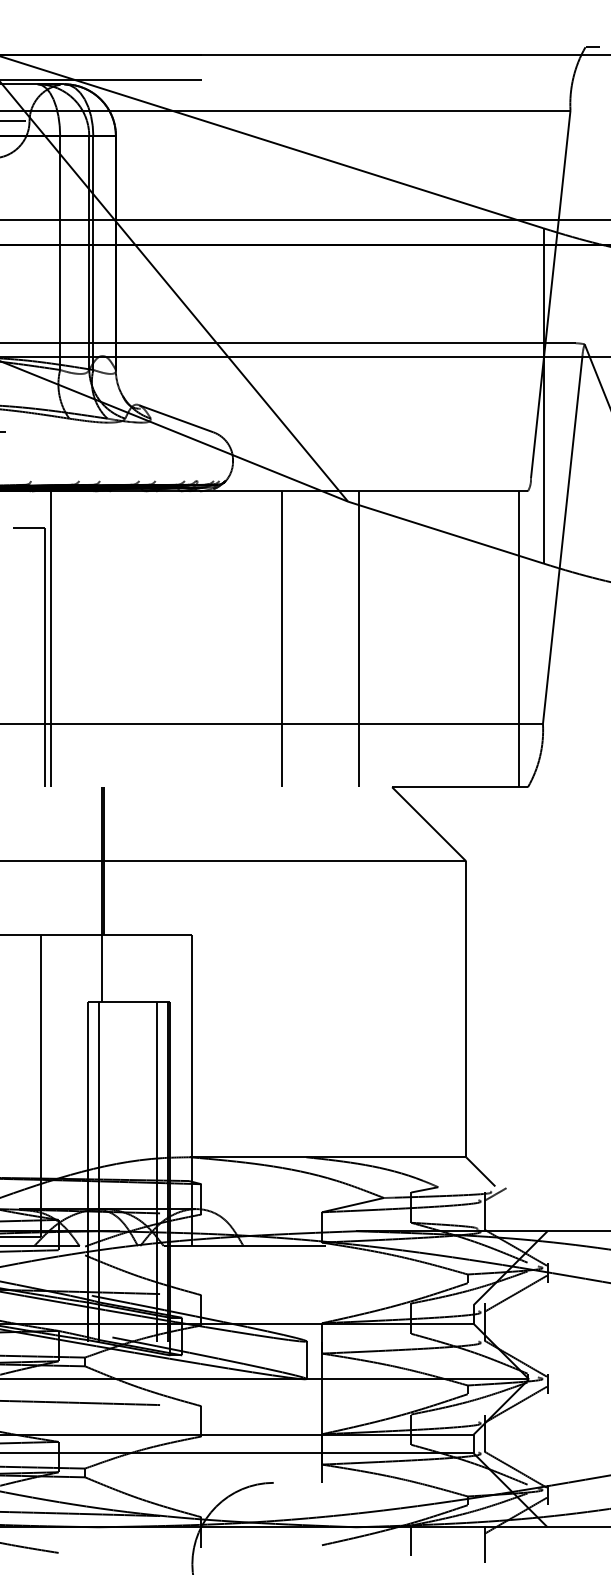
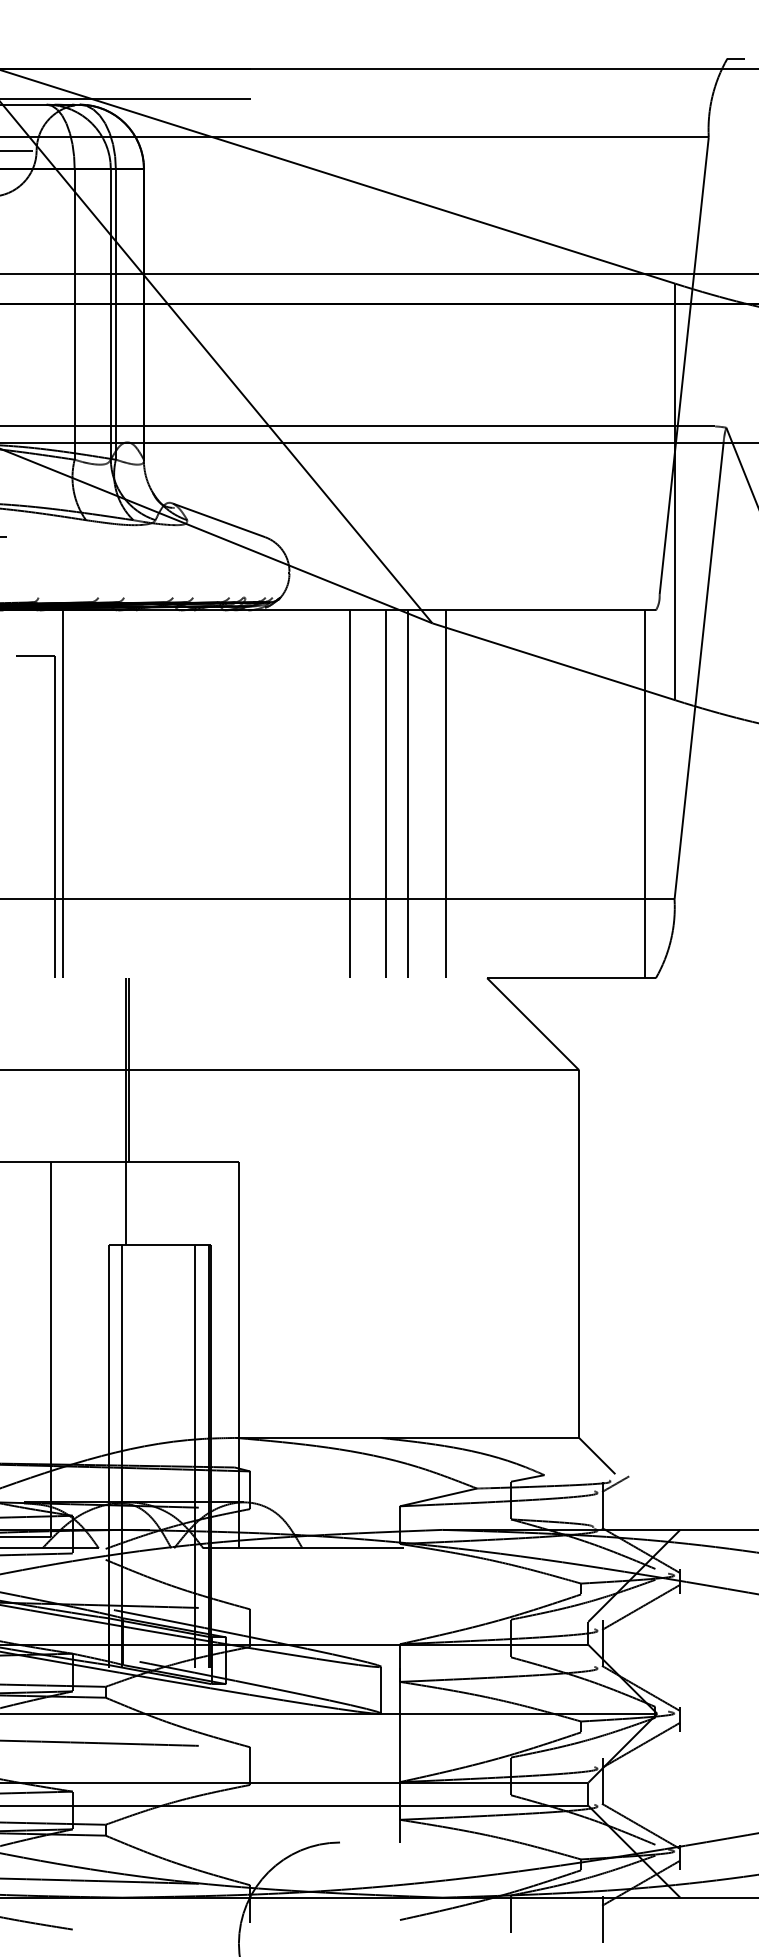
line: (310, 639) -> (385, 794), added
line: (328, 639) -> (408, 794), added

